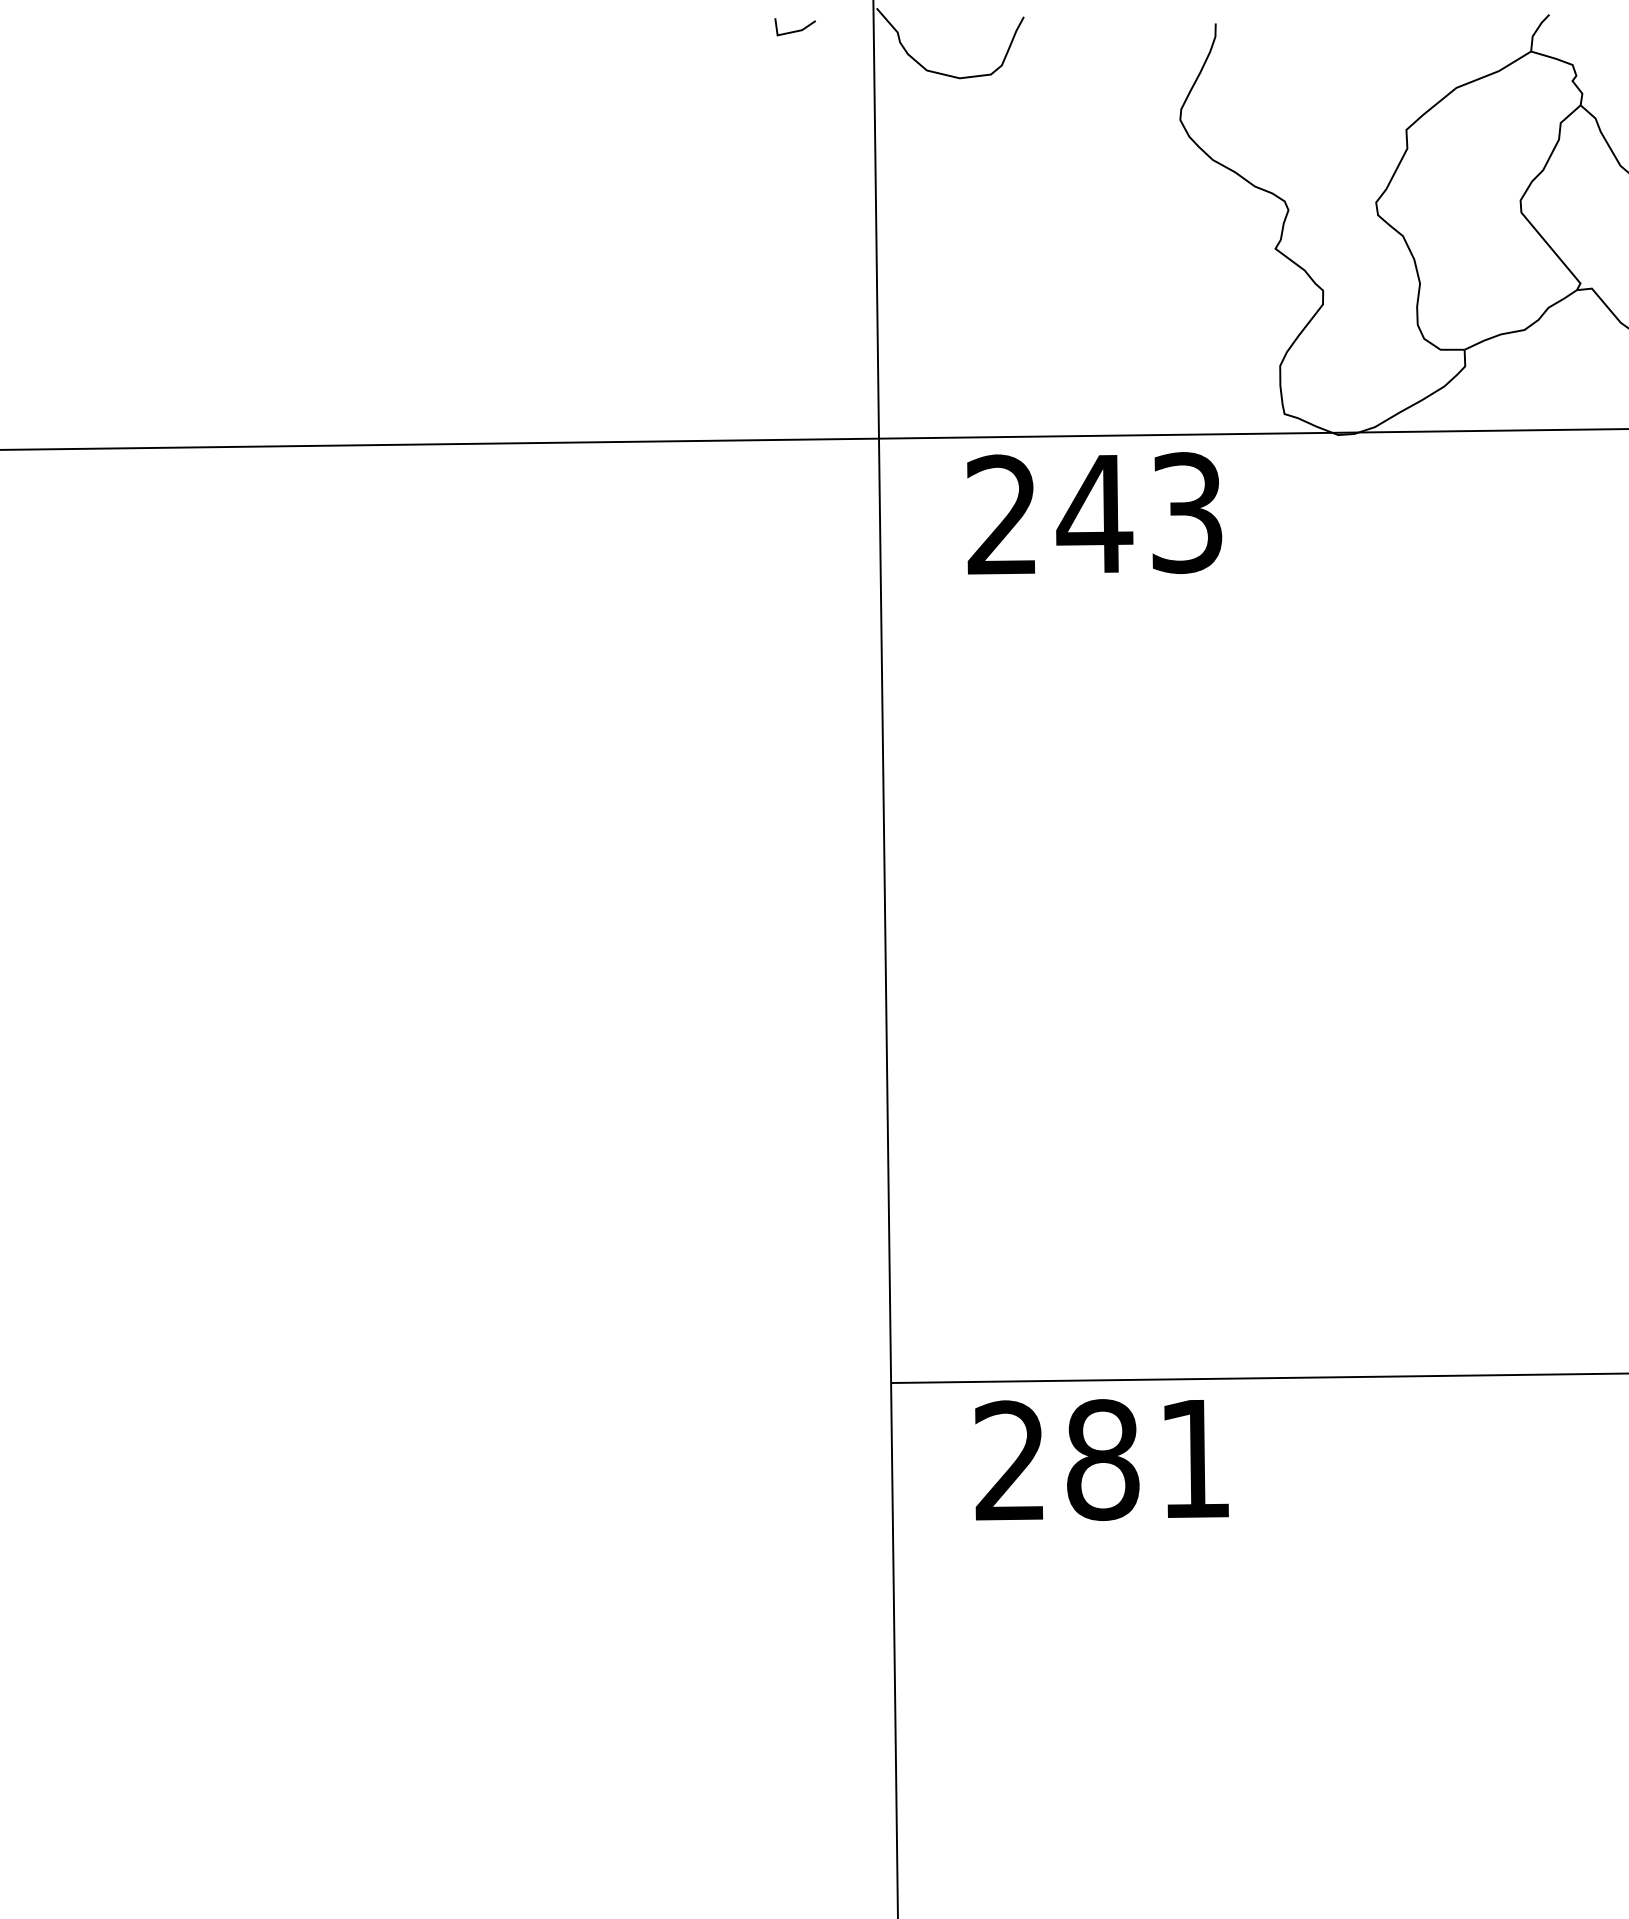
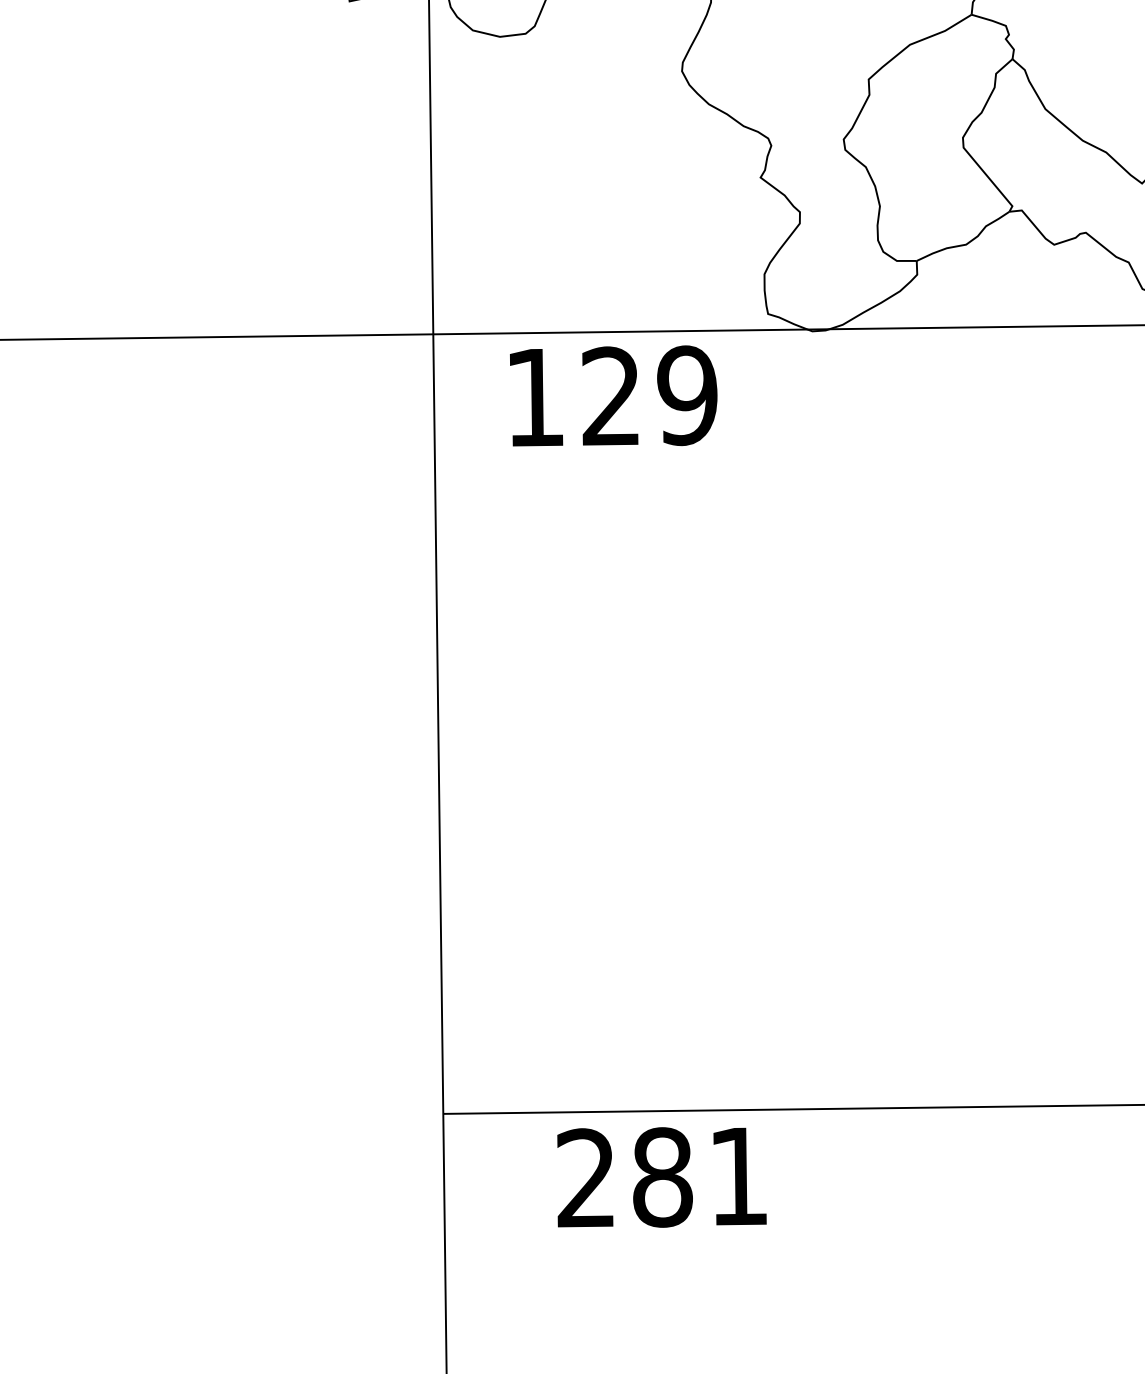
text: (1095, 513) -> (612, 396), 243 -> 129
text: (1101, 1459) -> (661, 1177), moved

